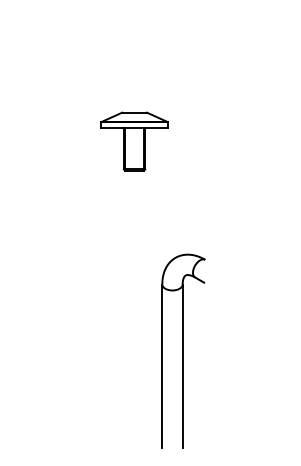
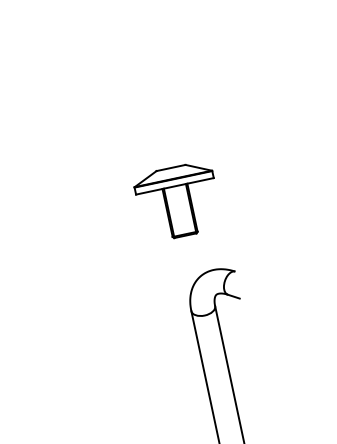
part: (134, 141) -> (178, 201), moved

